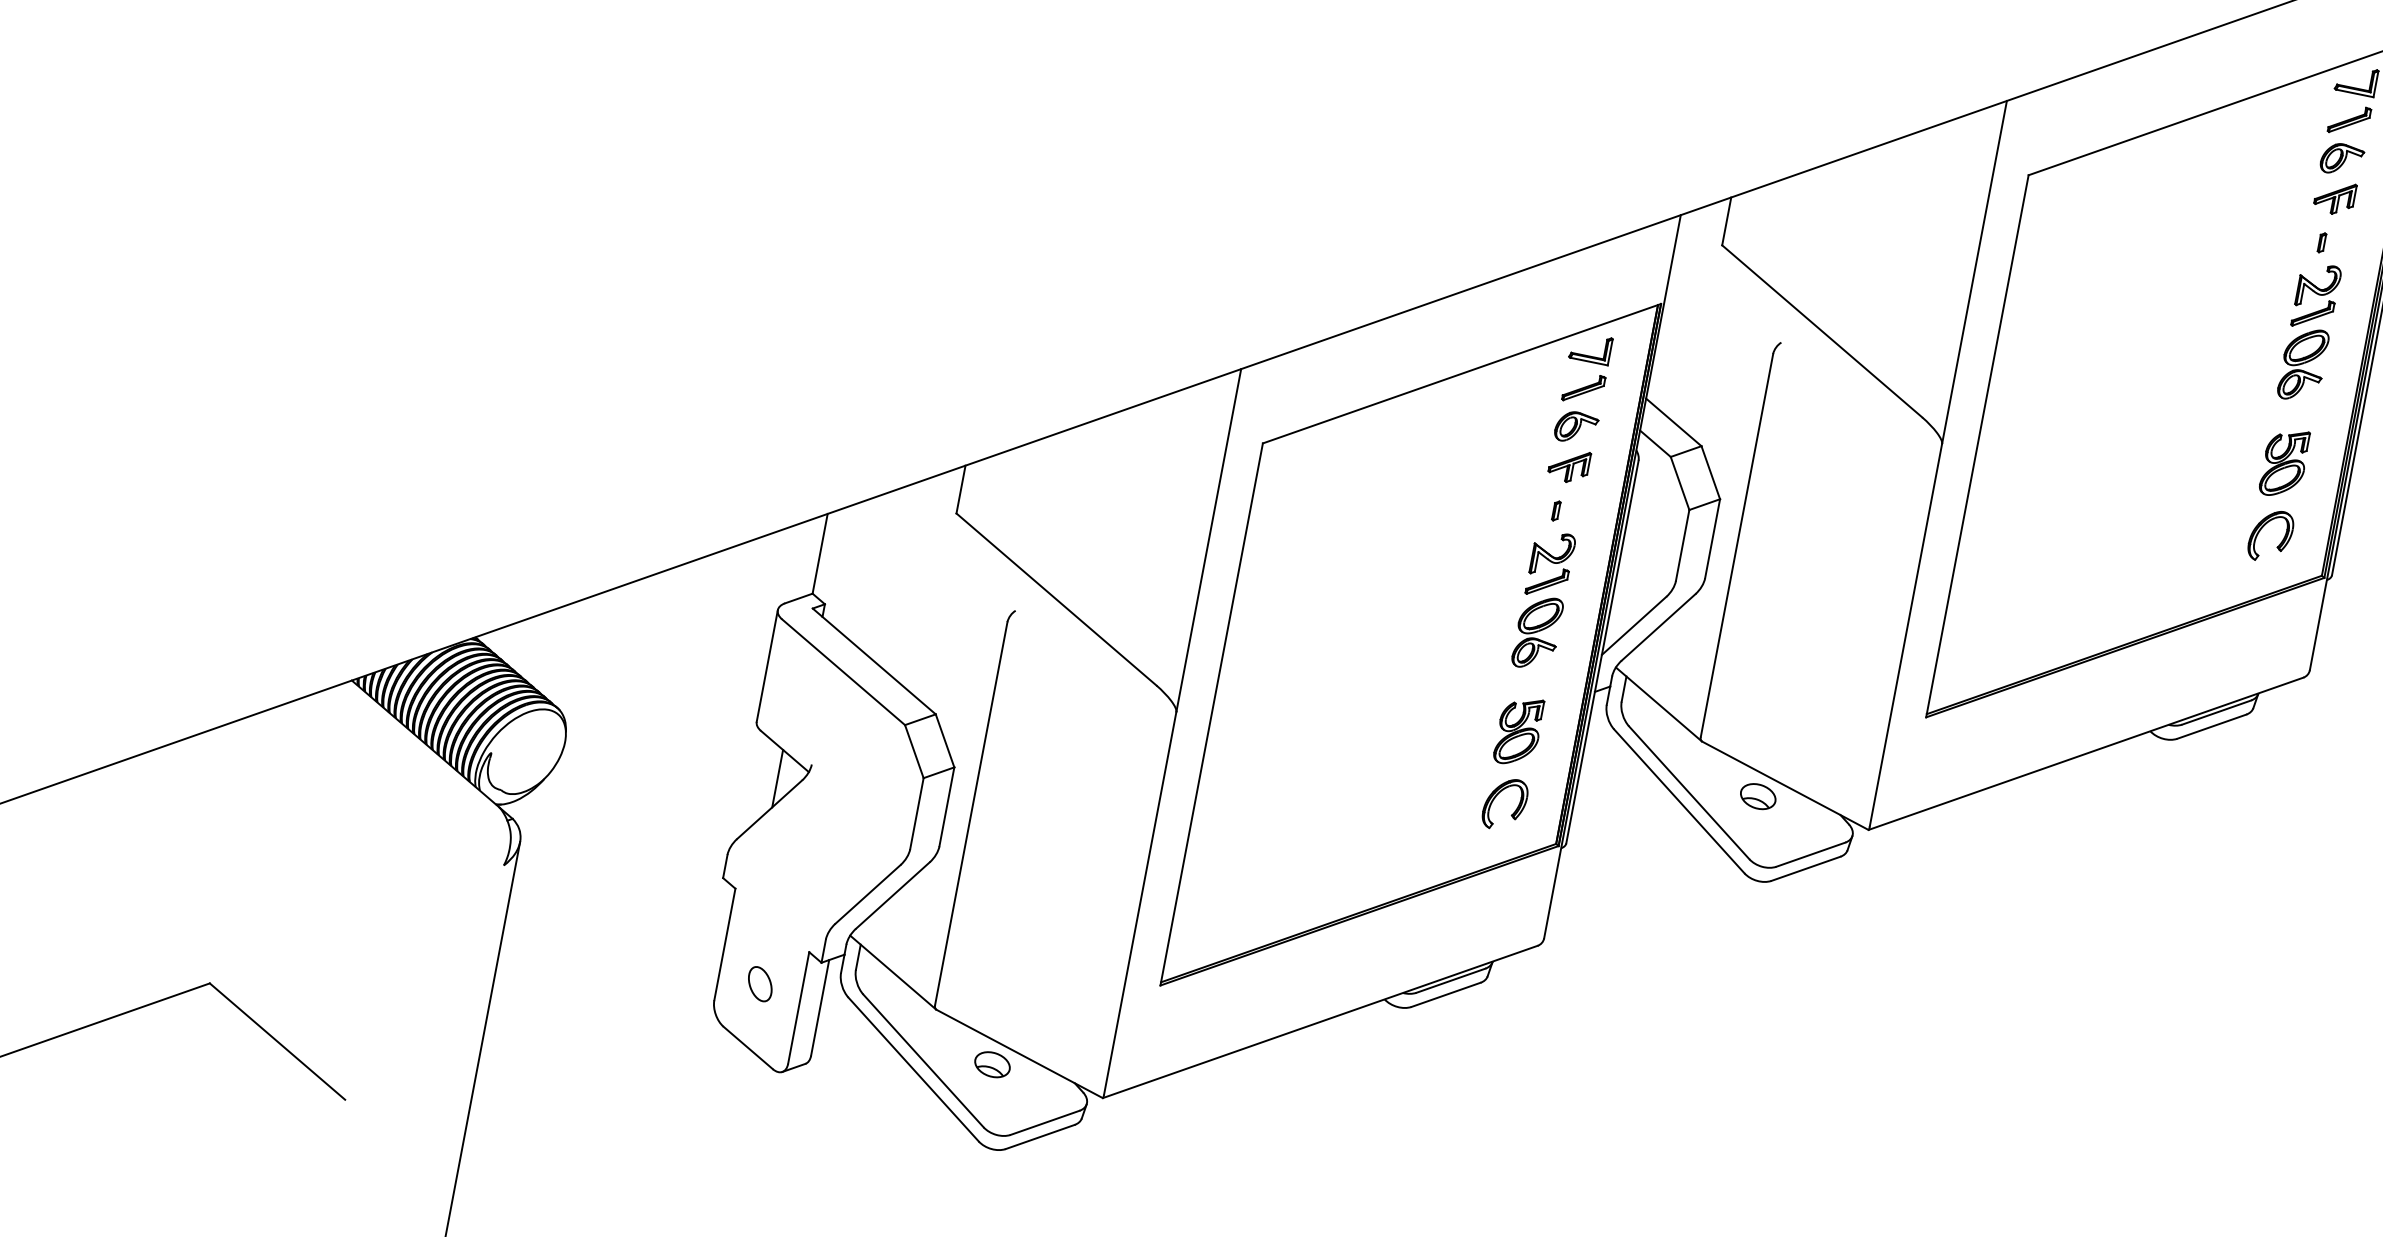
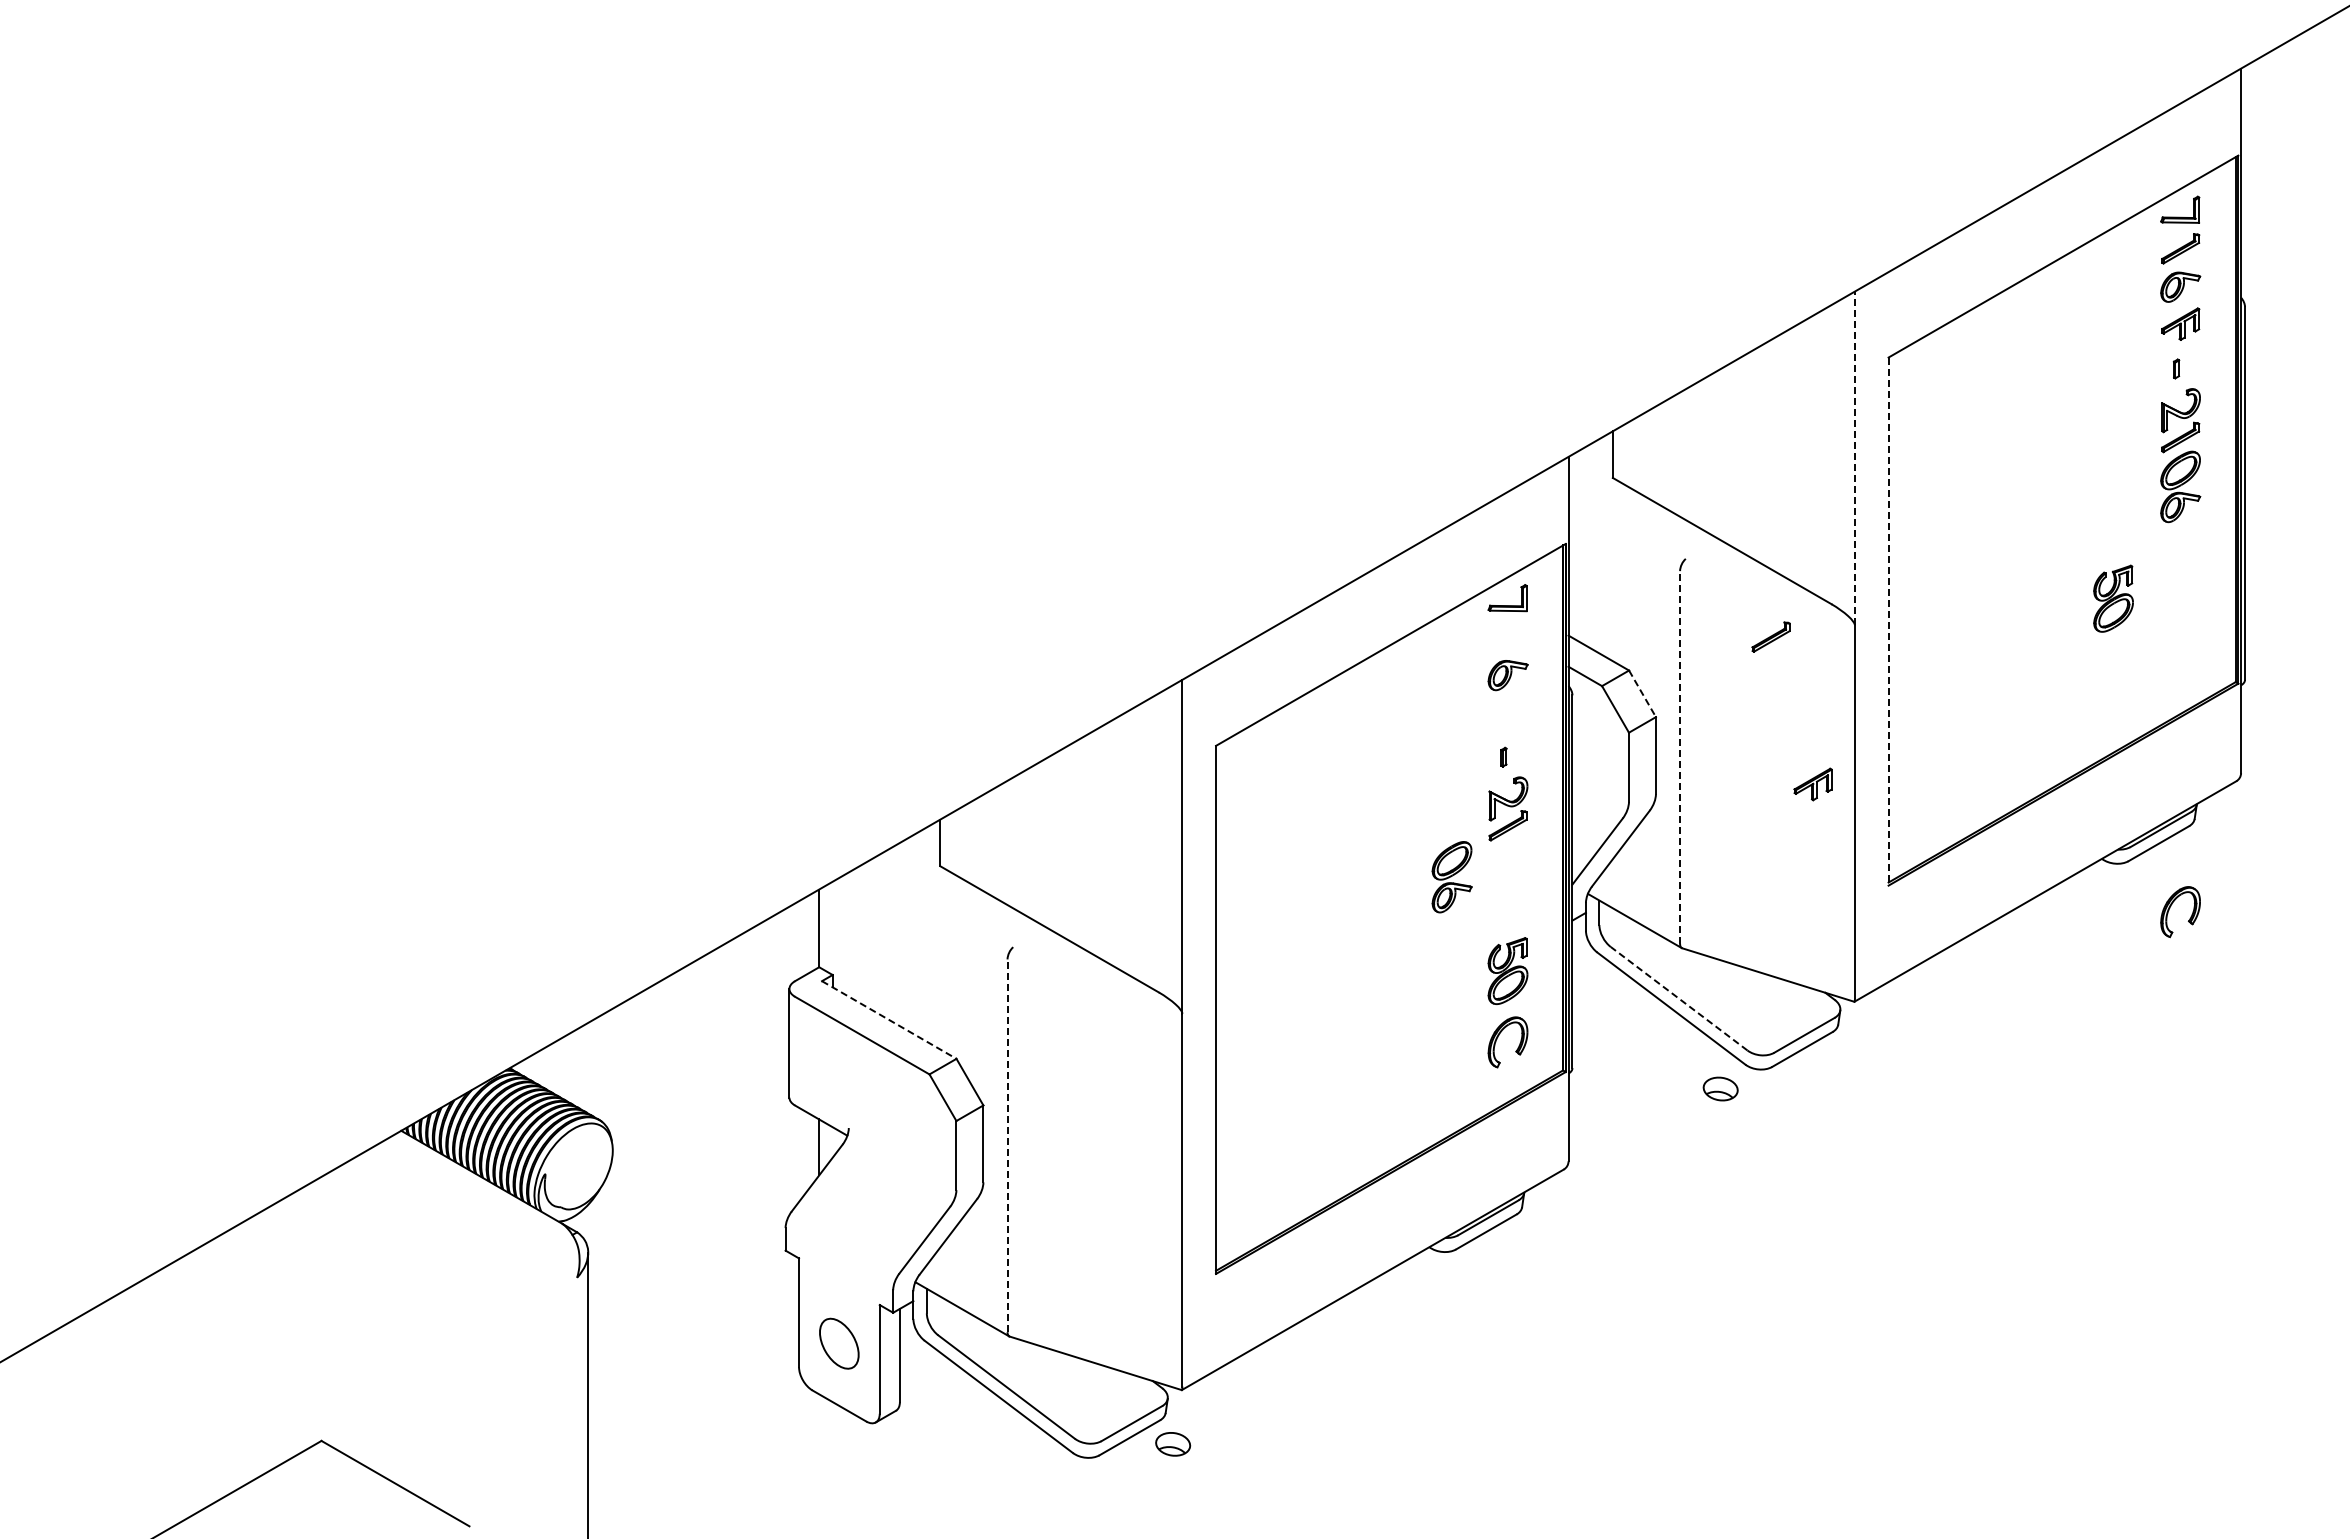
line: (1974, 272) -> (1854, 458), solid -> dashed
part: (1583, 387) -> (1770, 636), moved
line: (1977, 447) -> (1888, 622), solid -> dashed
part: (2284, 462) -> (2113, 598), moved
part: (1568, 465) -> (1812, 784), moved
line: (1710, 472) -> (1642, 693), solid -> dashed
part: (2261, 530) -> (2170, 908), moved
line: (1737, 545) -> (1680, 757), solid -> dashed
part: (1536, 633) -> (1451, 877), moved
line: (874, 661) -> (889, 1020), solid -> dashed
line: (1689, 792) -> (1679, 998), solid -> dashed
part: (1758, 796) -> (1720, 1088), moved
line: (971, 813) -> (1007, 1145), solid -> dashed
part: (760, 983) -> (839, 1343), size x1.6
part: (992, 1064) -> (1173, 1444), moved

